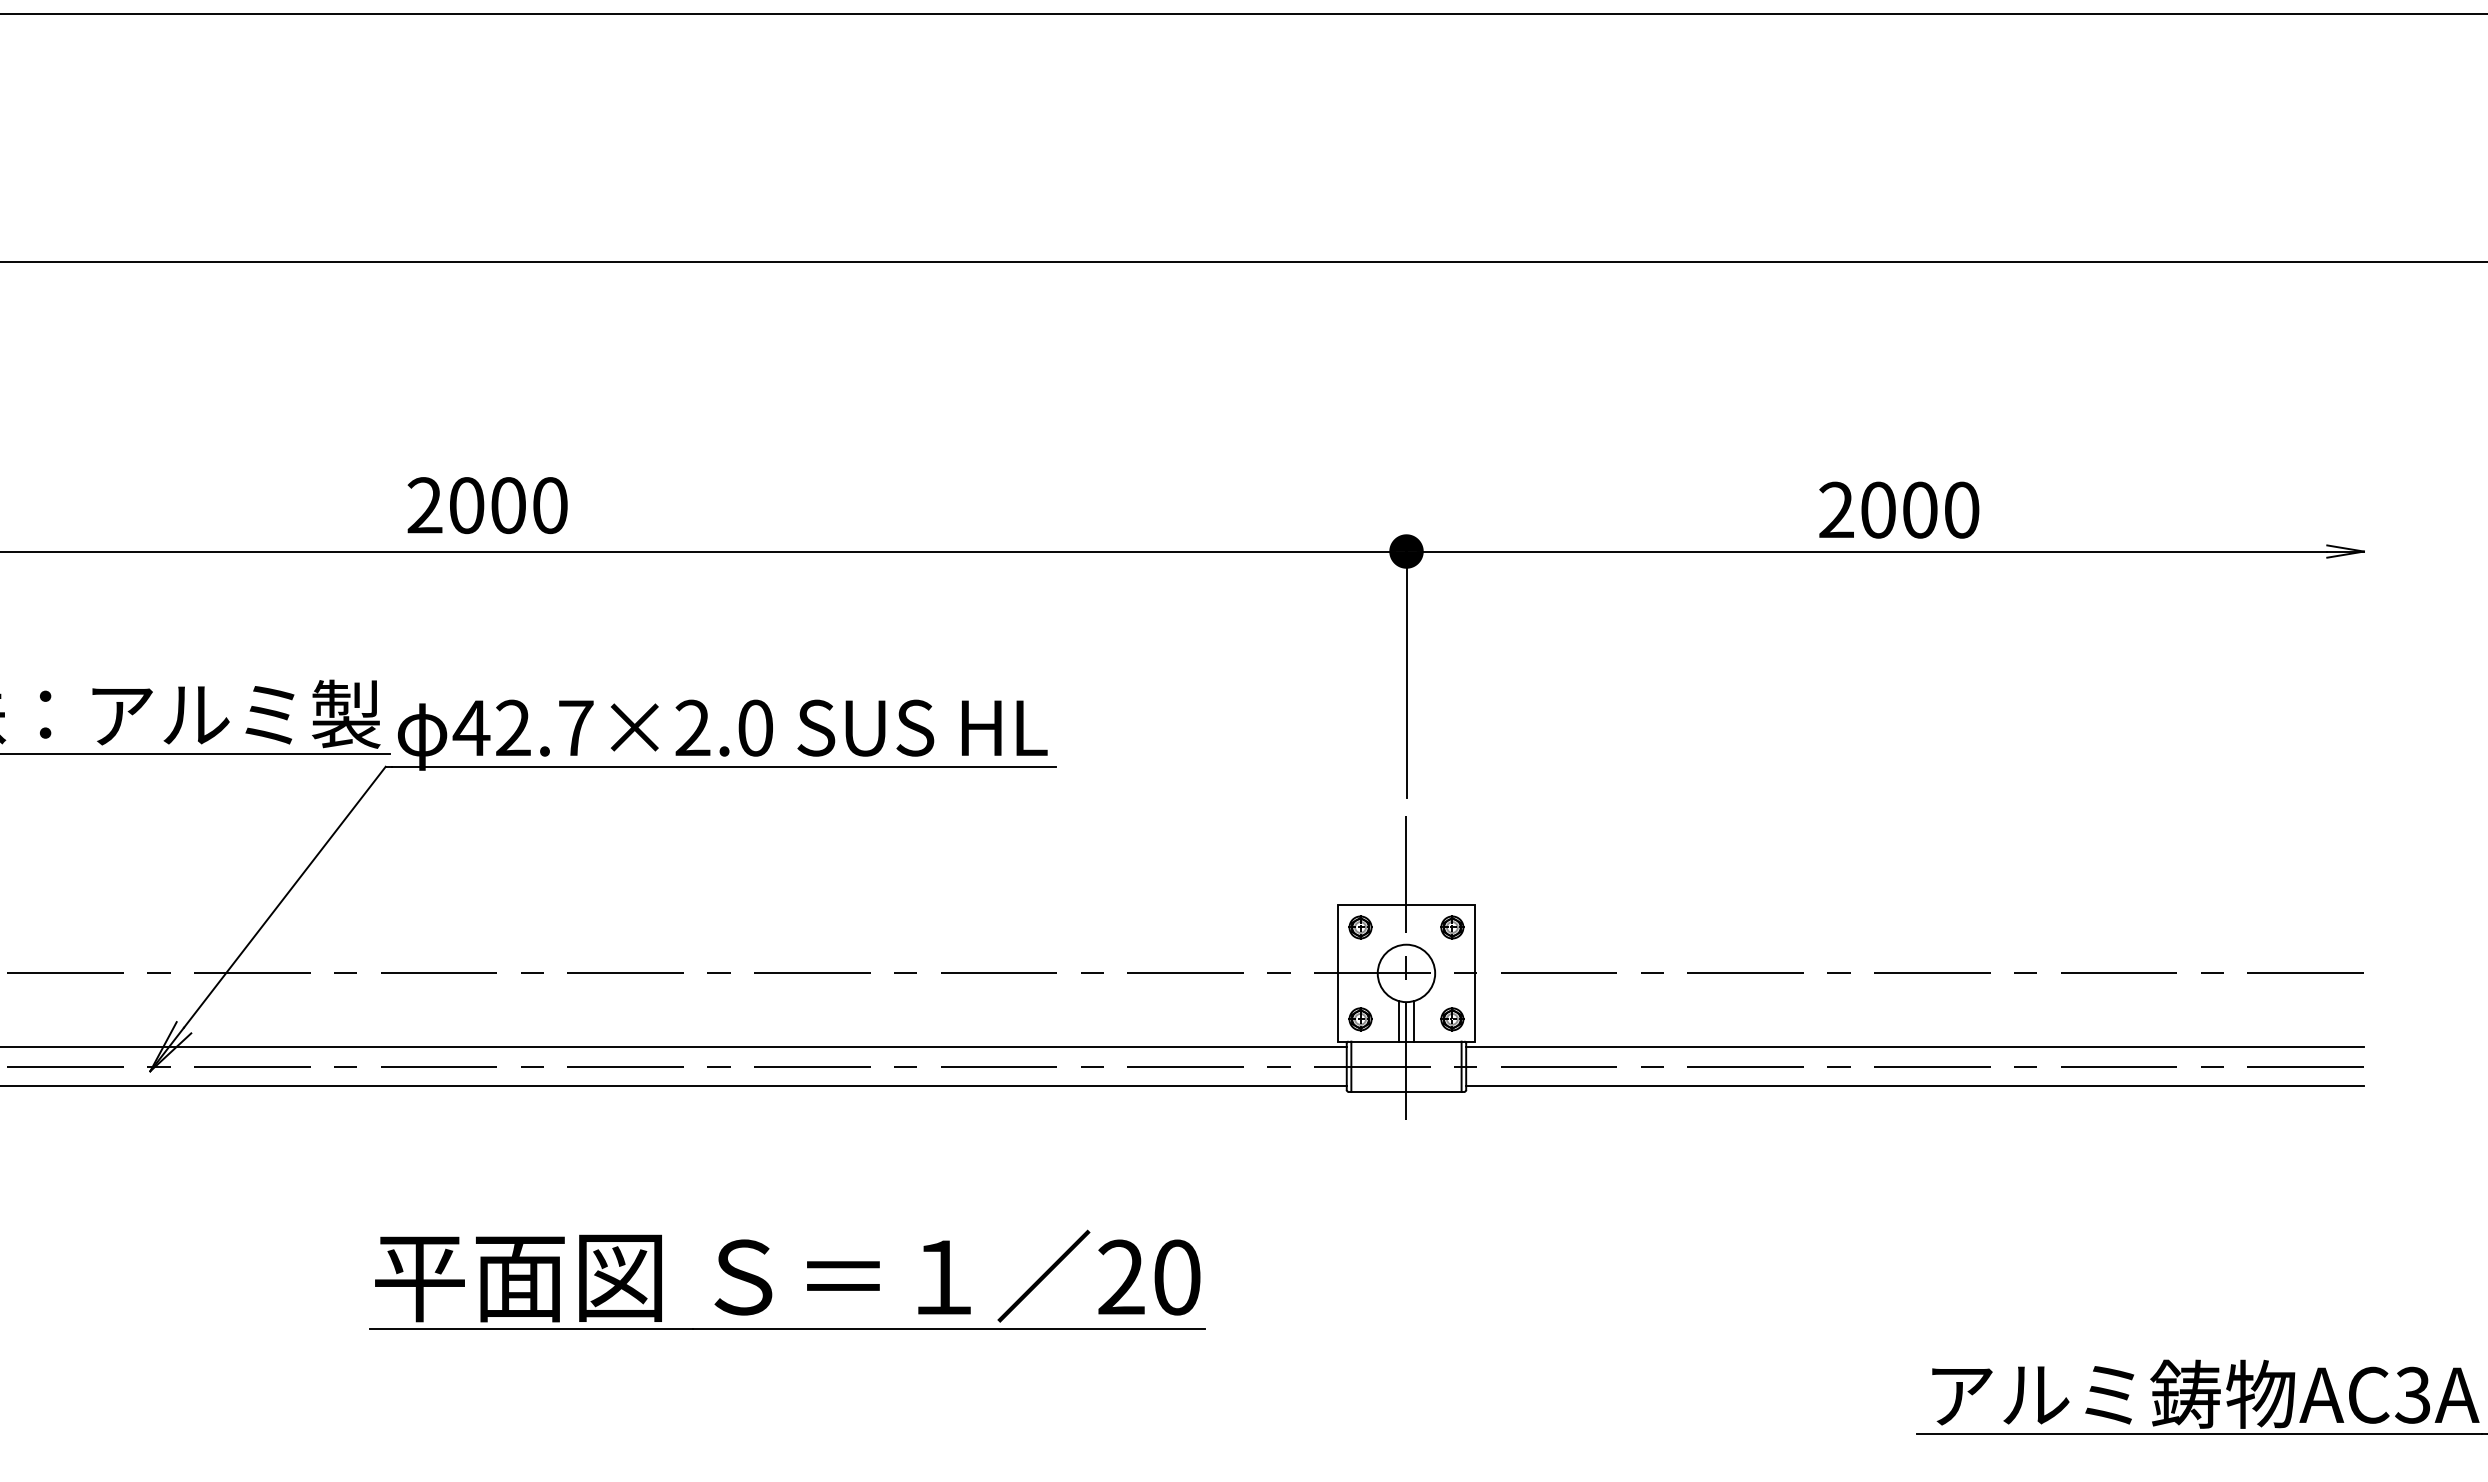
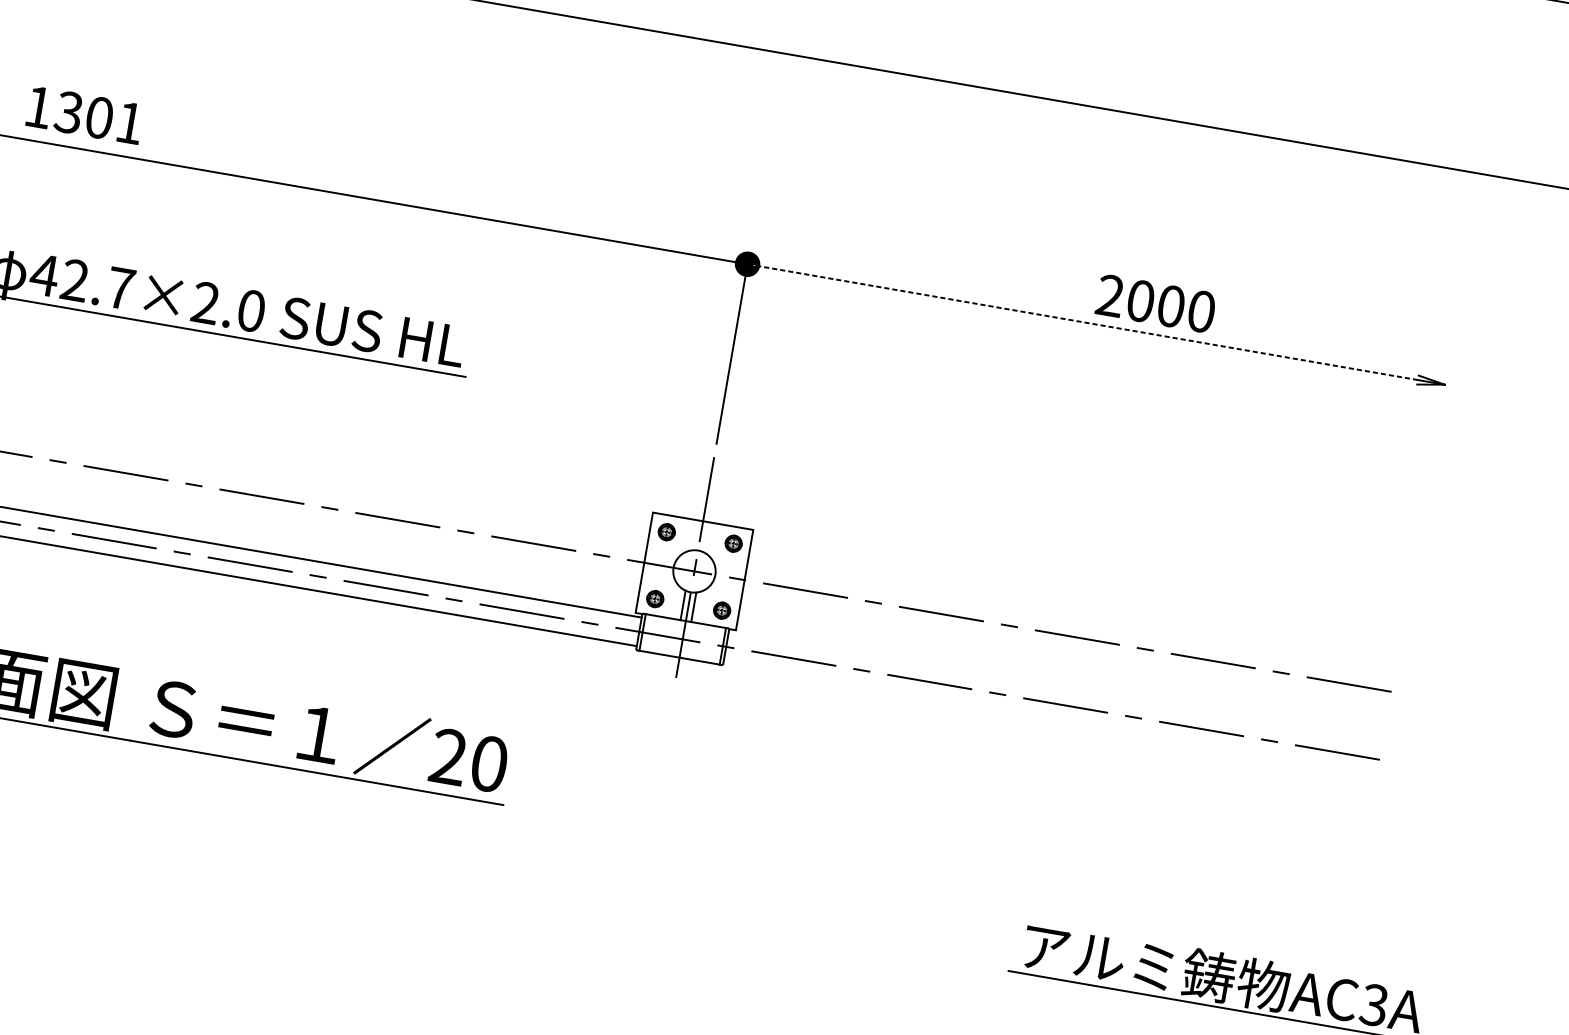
text: (487, 505) -> (84, 115), 2000 -> 1301
text: (1899, 509) -> (1156, 303), moved
line: (1866, 551) -> (1082, 322), solid -> dashed
line: (1914, 1047) -> (1055, 689), removed
line: (1914, 1086) -> (1050, 717), removed

